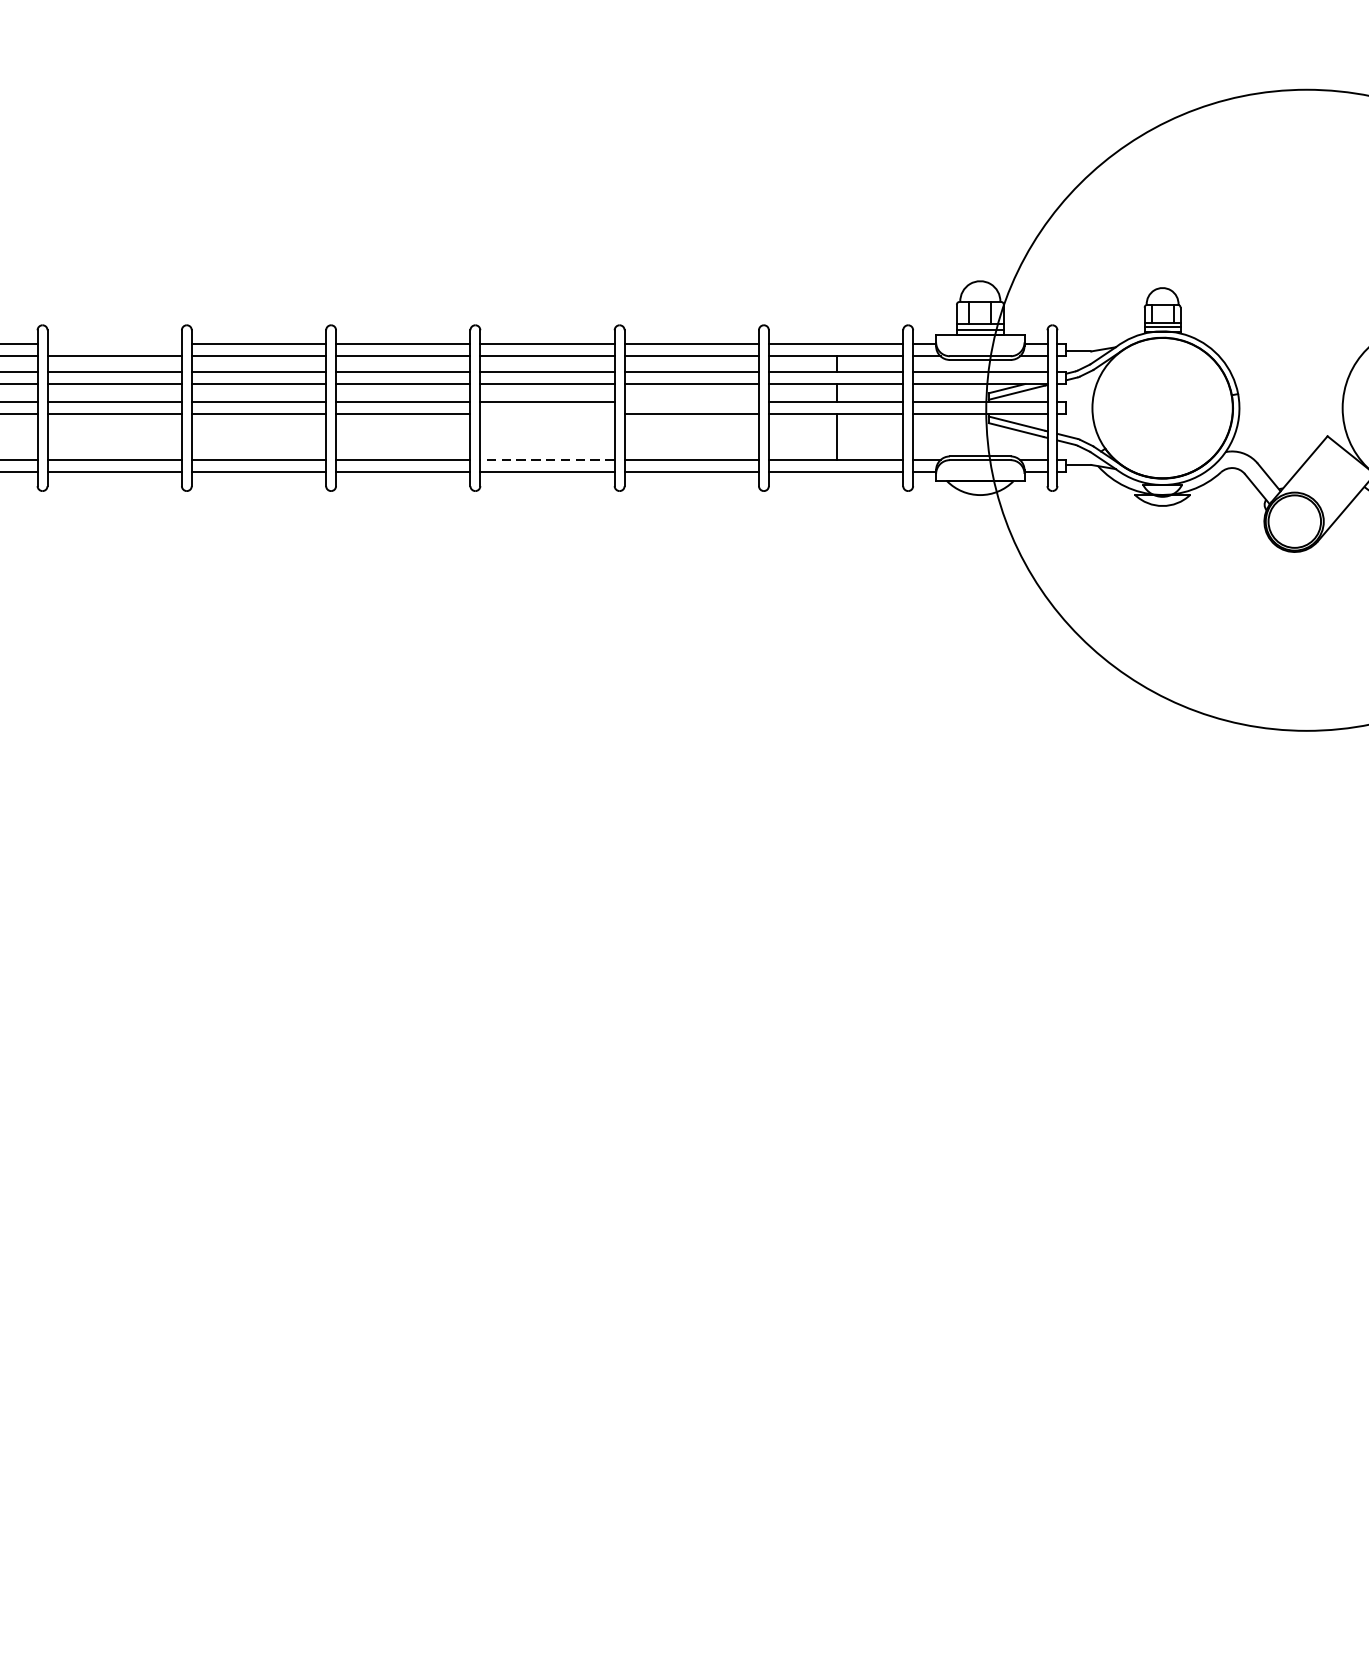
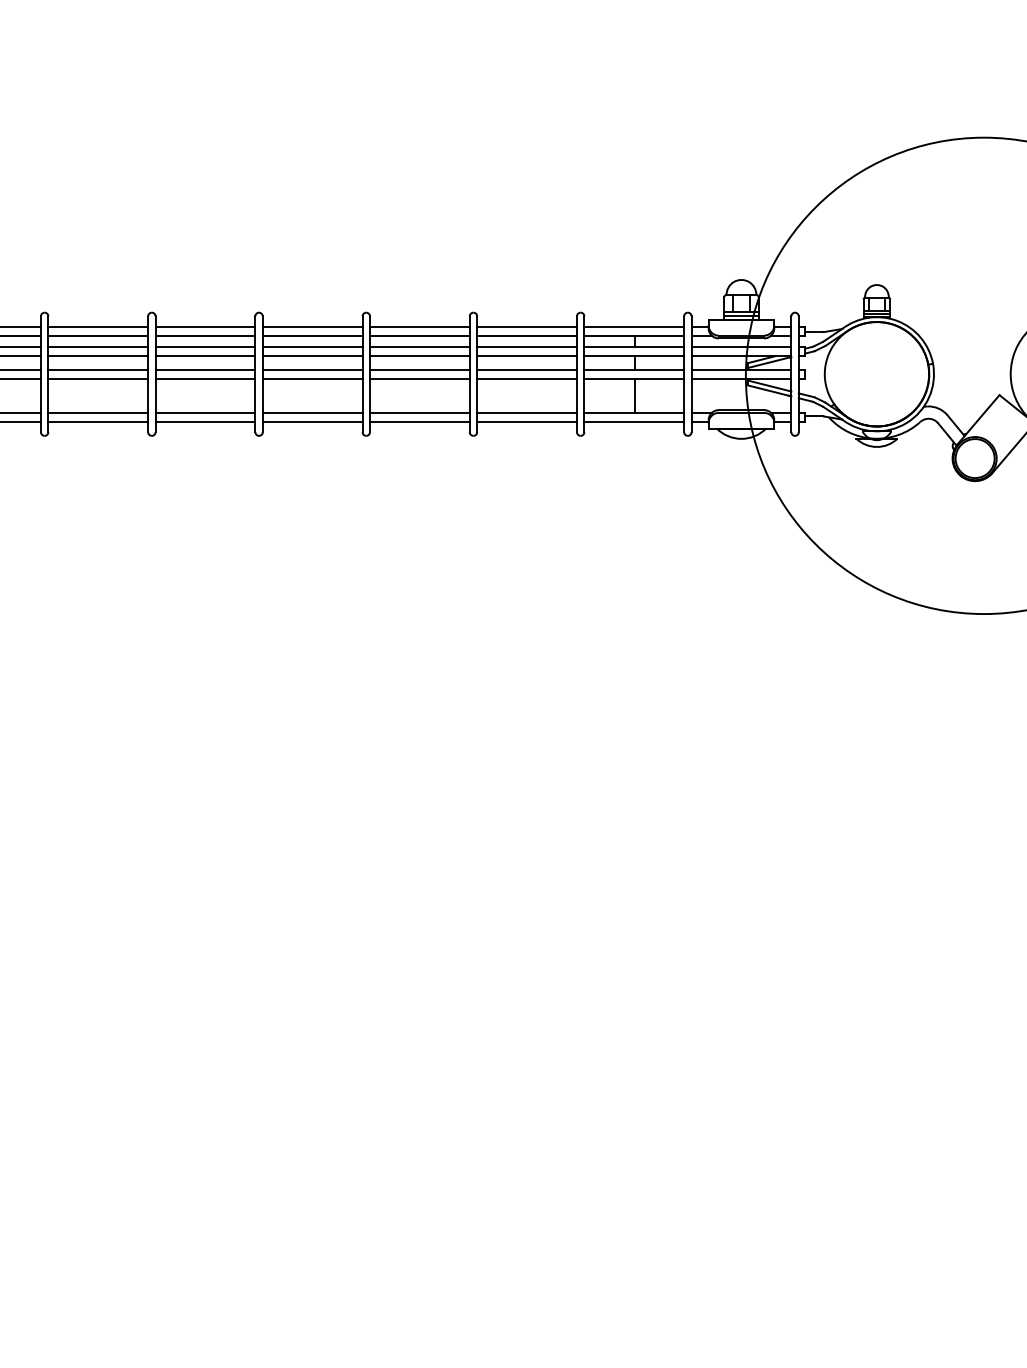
line: (115, 343) -> (98, 326), added
line: (691, 401) -> (526, 369), added
line: (547, 413) -> (419, 378), added
line: (547, 459) -> (419, 412), dashed -> solid

